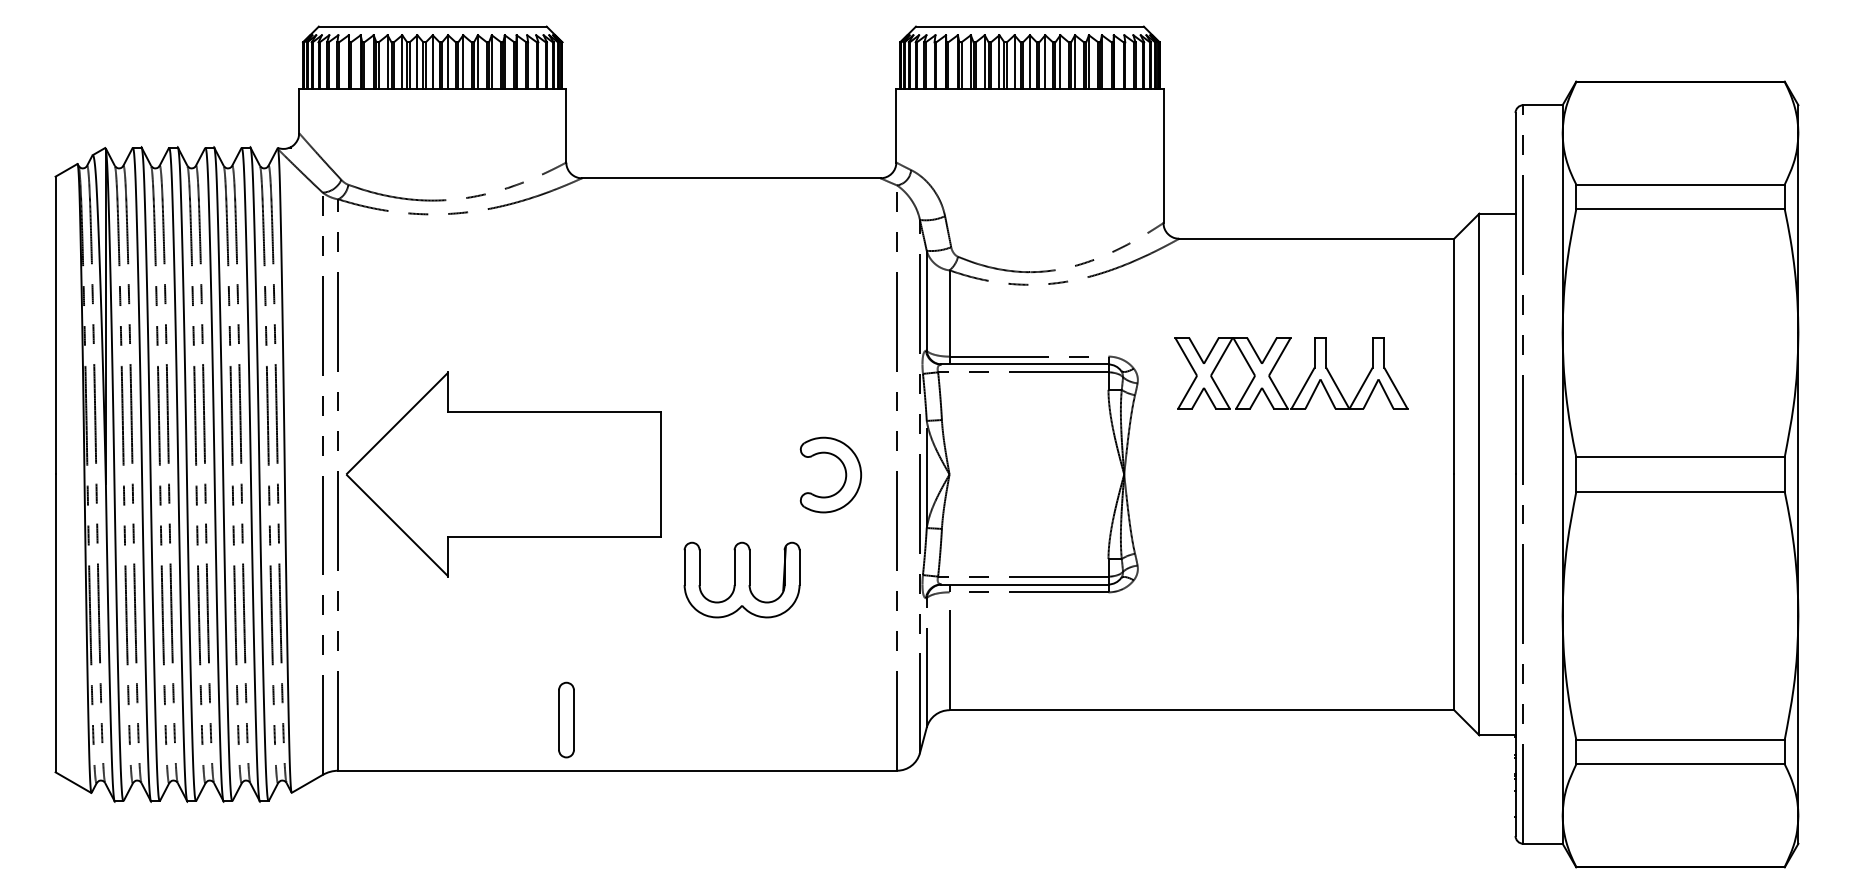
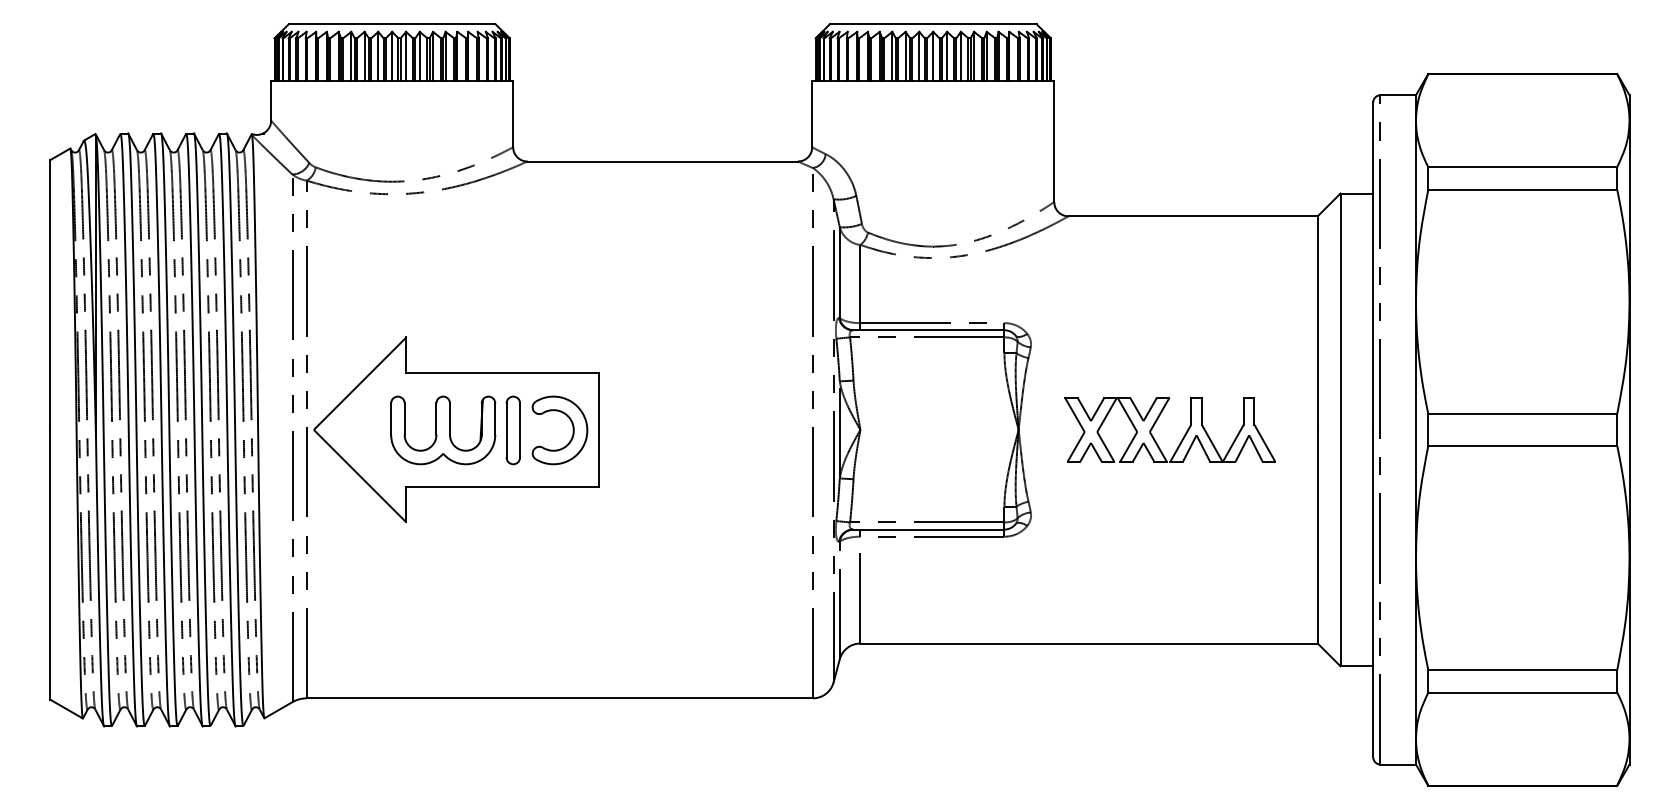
part: (1305, 381) -> (1182, 437), moved
part: (844, 470) -> (572, 426), moved
part: (741, 579) -> (442, 429), moved
part: (566, 719) -> (513, 429), moved

